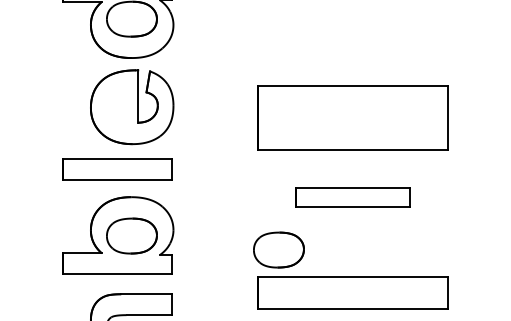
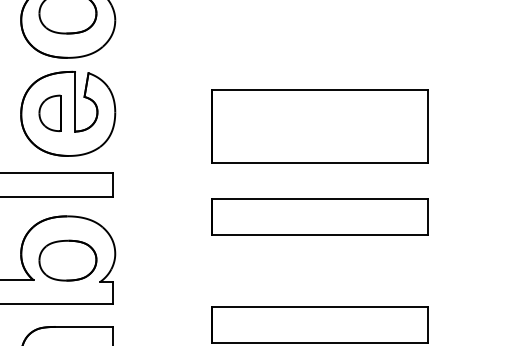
part: (115, 106) -> (49, 113), added
part: (352, 197) -> (319, 216), size x1.67
part: (278, 249) -> (234, 275), removed

